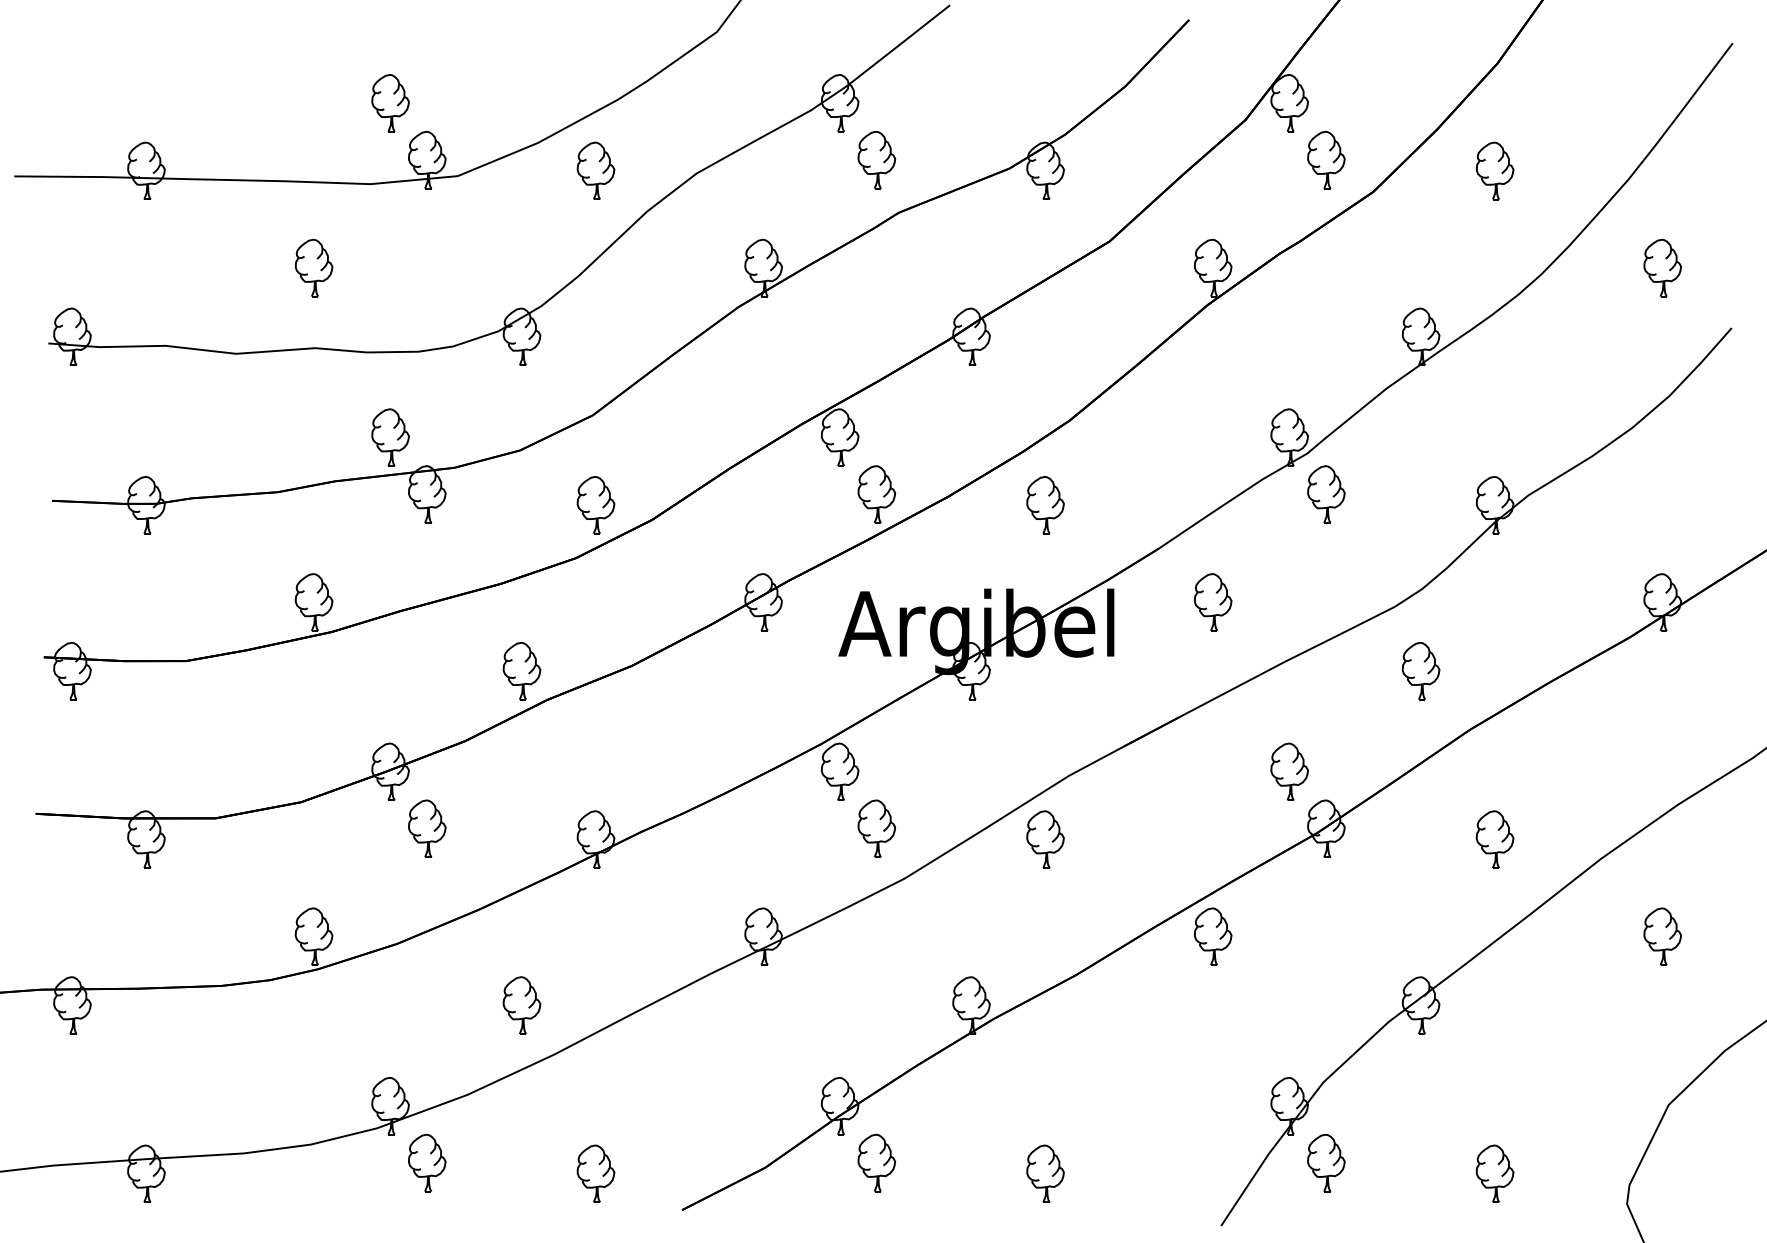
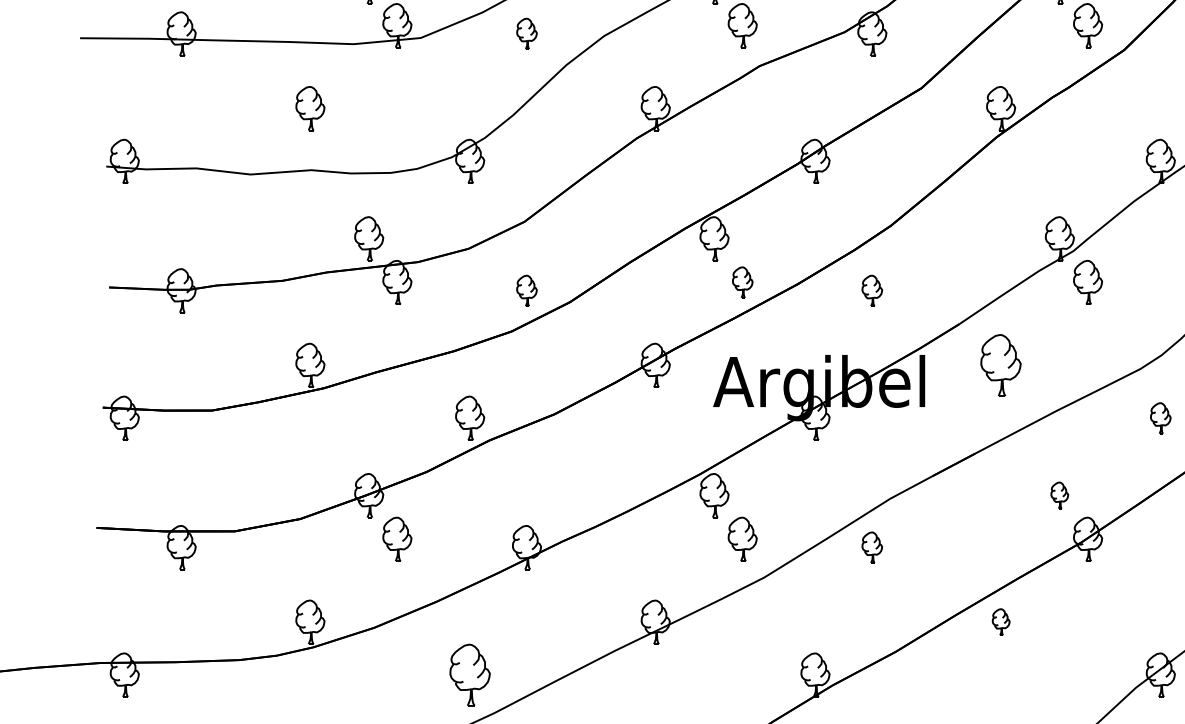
part: (595, 170) -> (526, 33), size x0.7
part: (876, 494) -> (742, 282), size x0.7
part: (595, 505) -> (526, 291), size x0.7
part: (1045, 505) -> (872, 291), size x0.7
part: (1213, 602) -> (1001, 365), size x1.4
part: (1420, 671) -> (1160, 418), size x0.7
part: (1289, 771) -> (1059, 495), size x0.6
part: (1045, 839) -> (872, 547), size x0.7
part: (1213, 936) -> (1001, 622), size x0.6
part: (521, 1005) -> (469, 675), size x1.4

